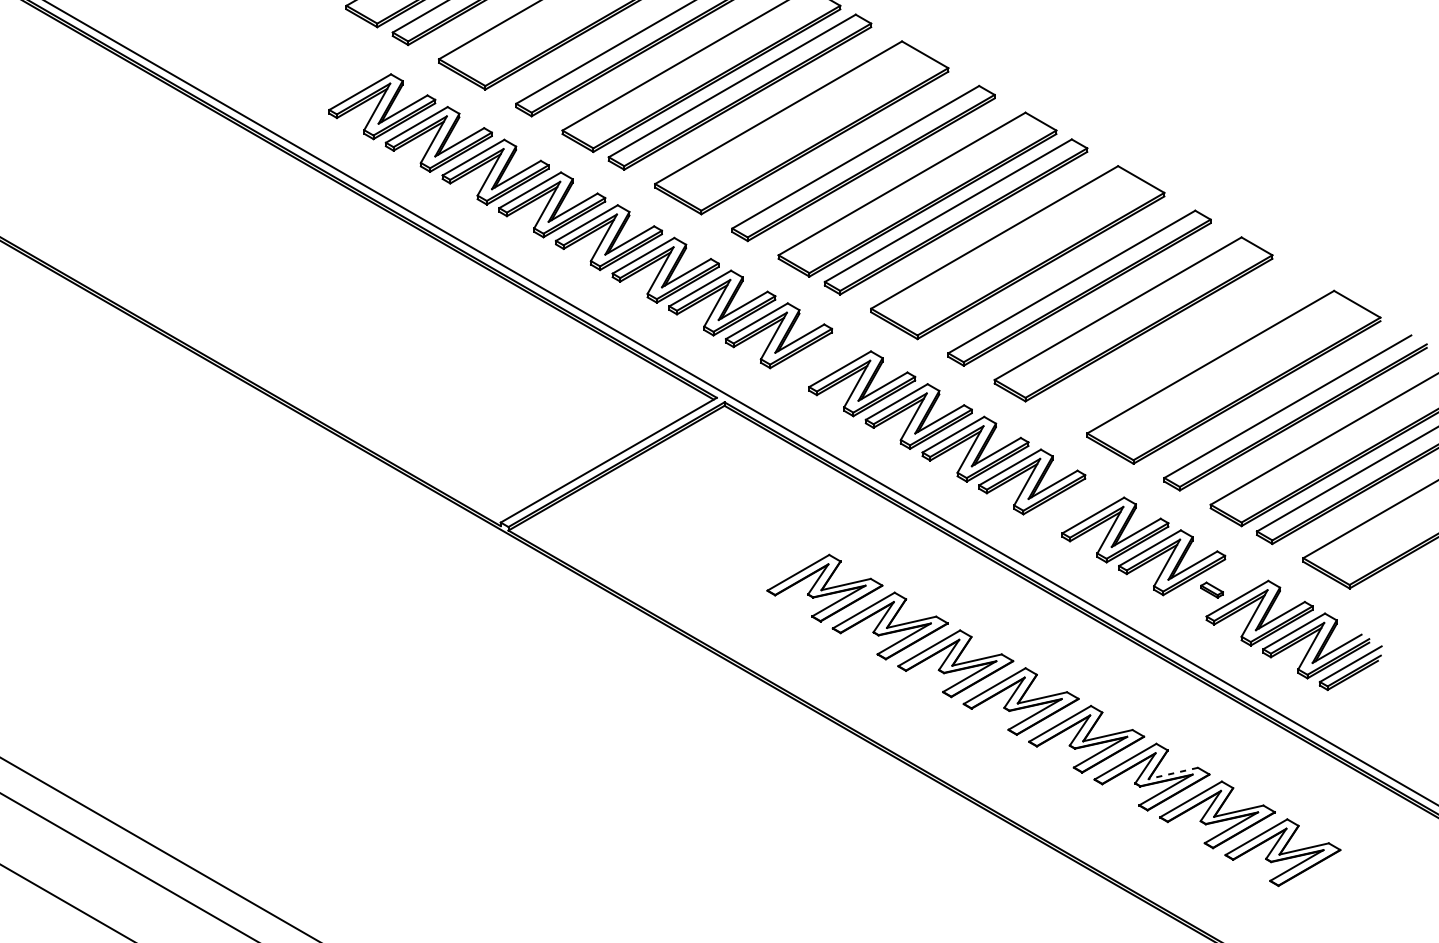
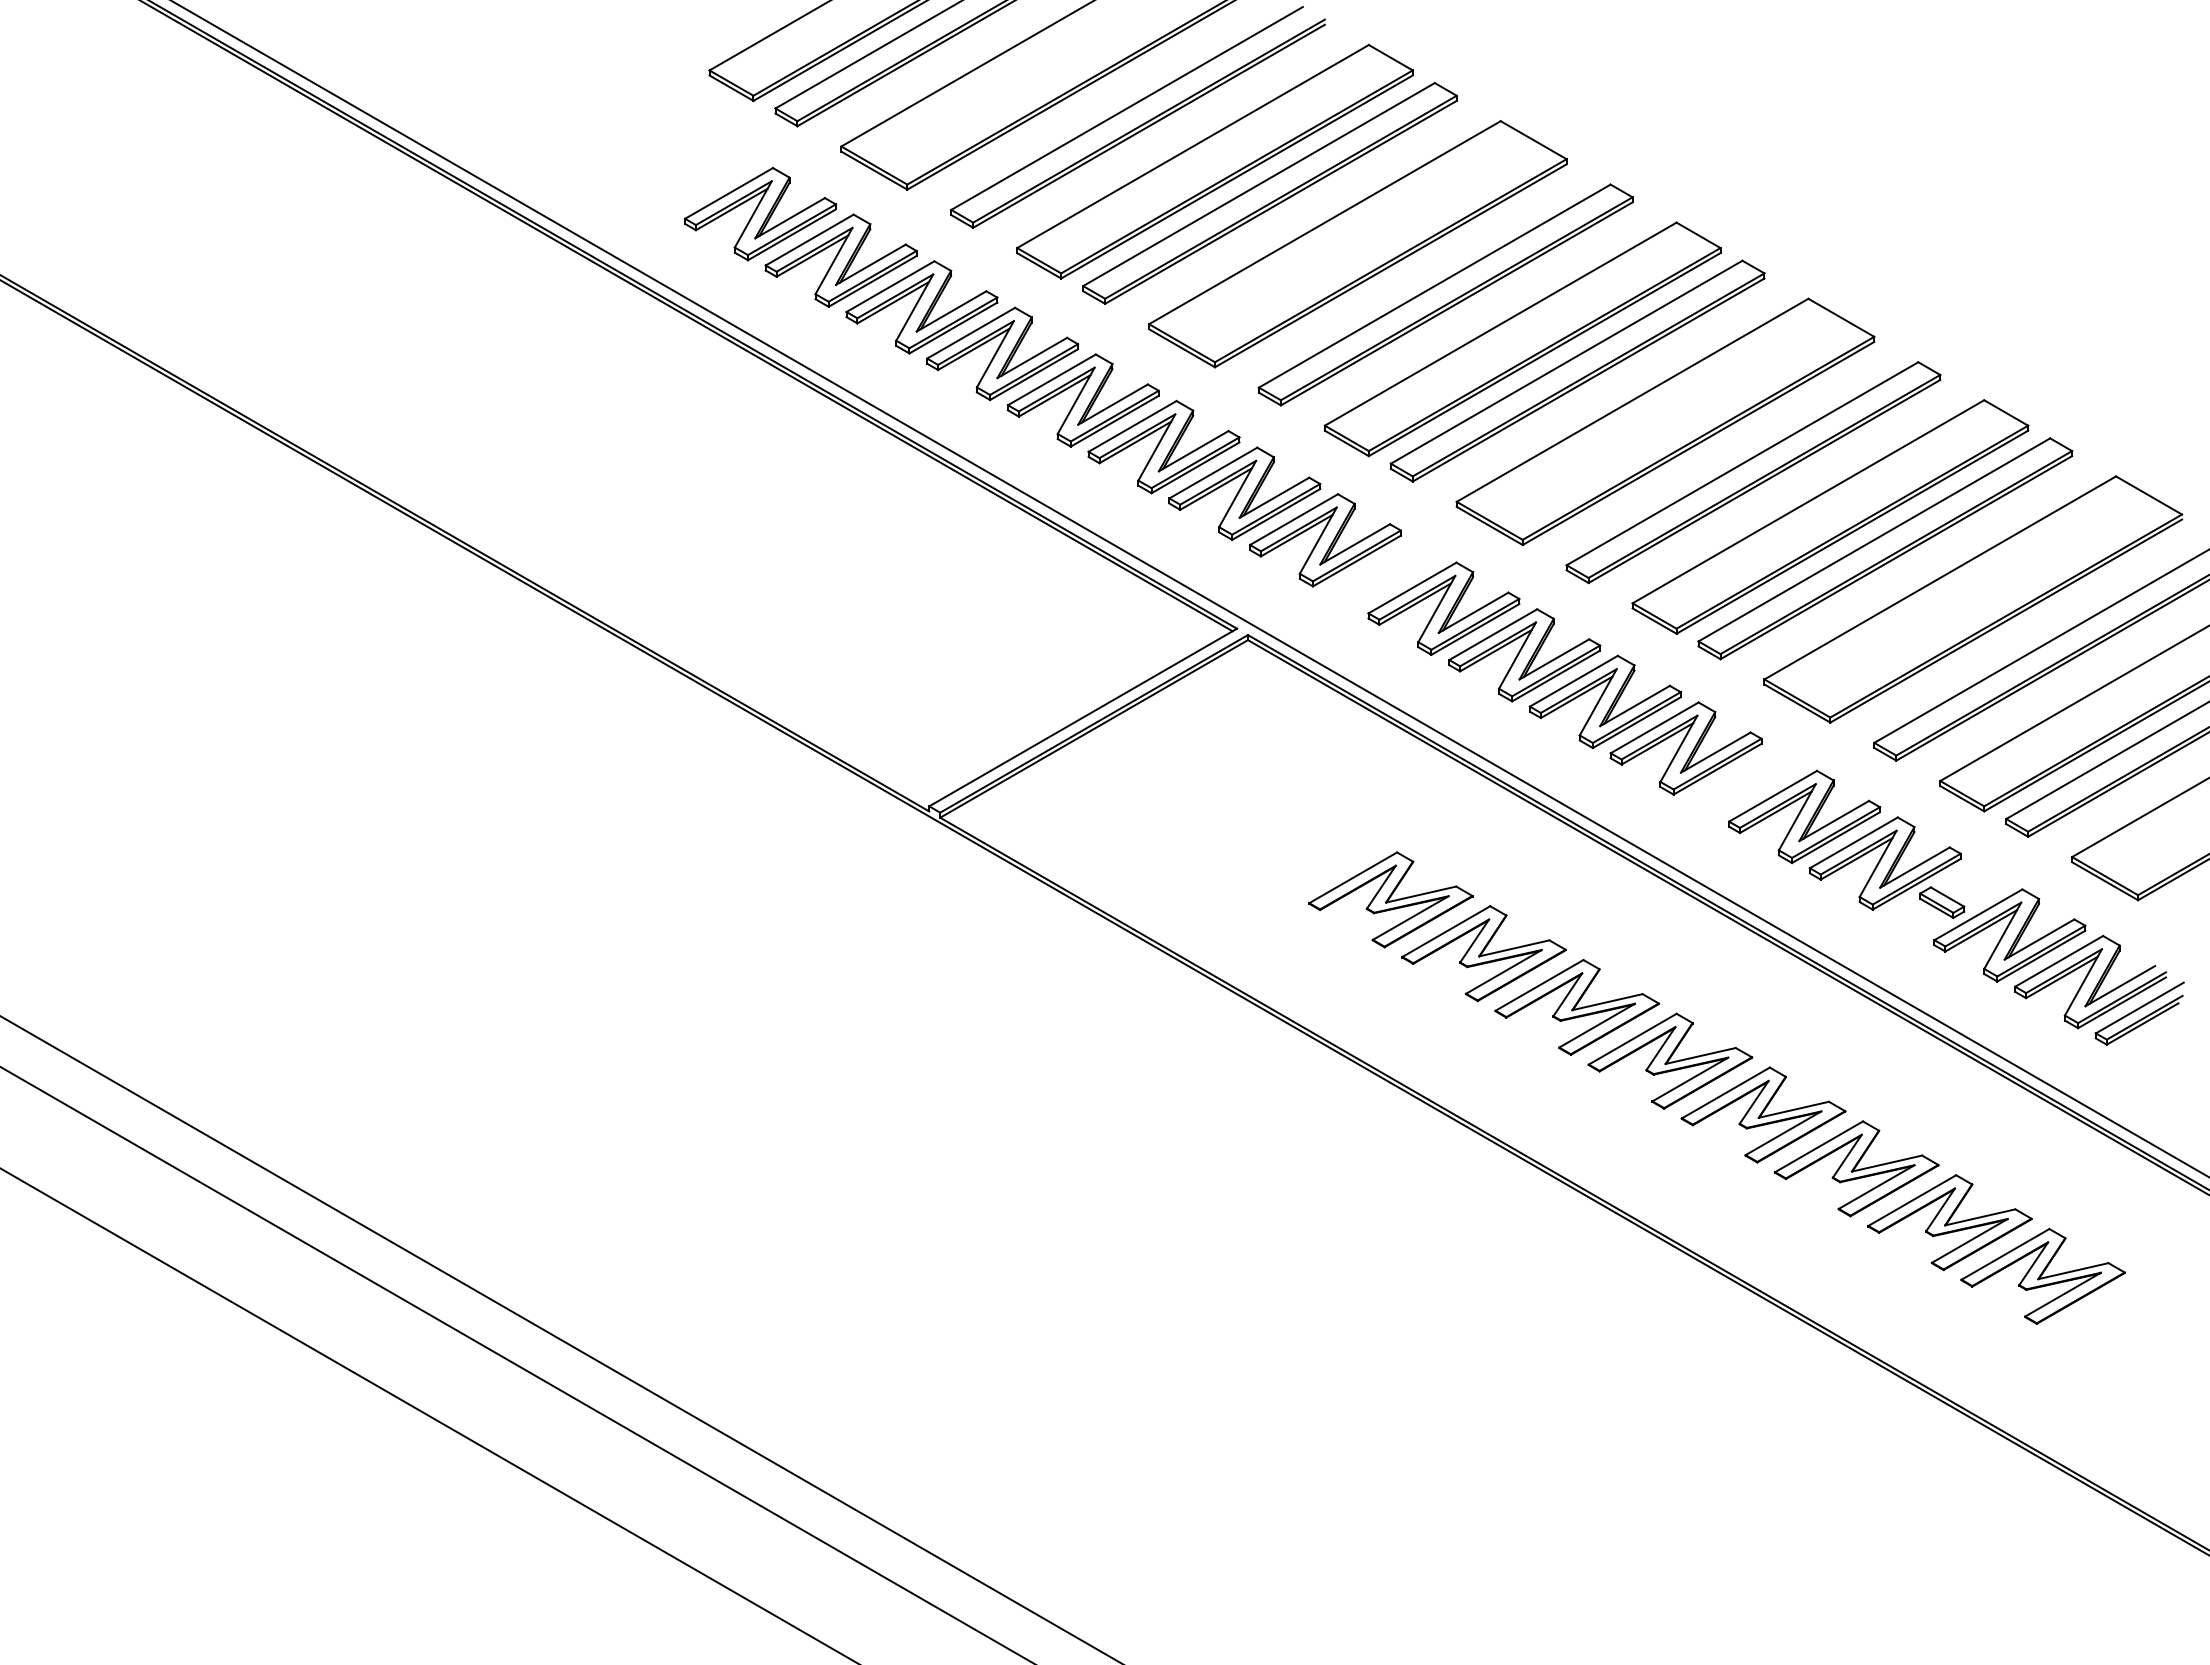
part: (1172, 341) -> (1885, 548), added
part: (1212, 590) -> (1942, 902), size x1.43
line: (1172, 773) -> (1886, 1163), dashed -> solid

